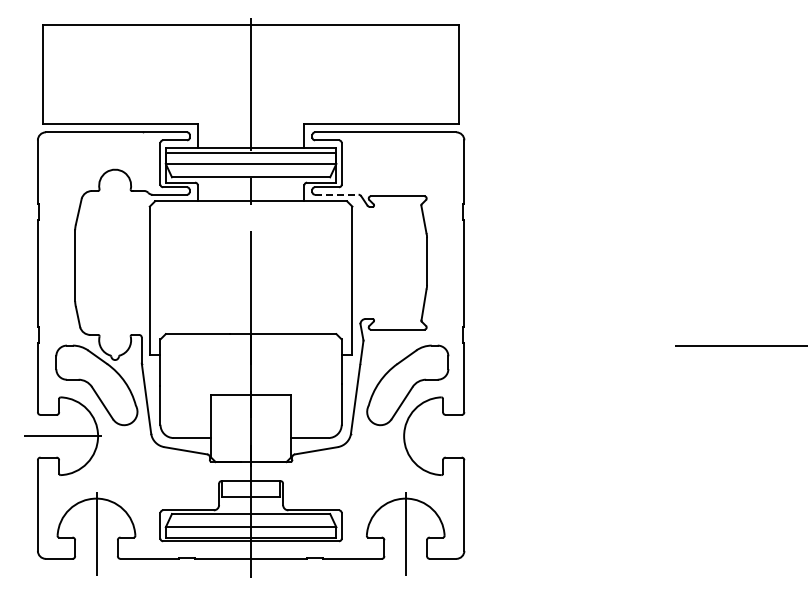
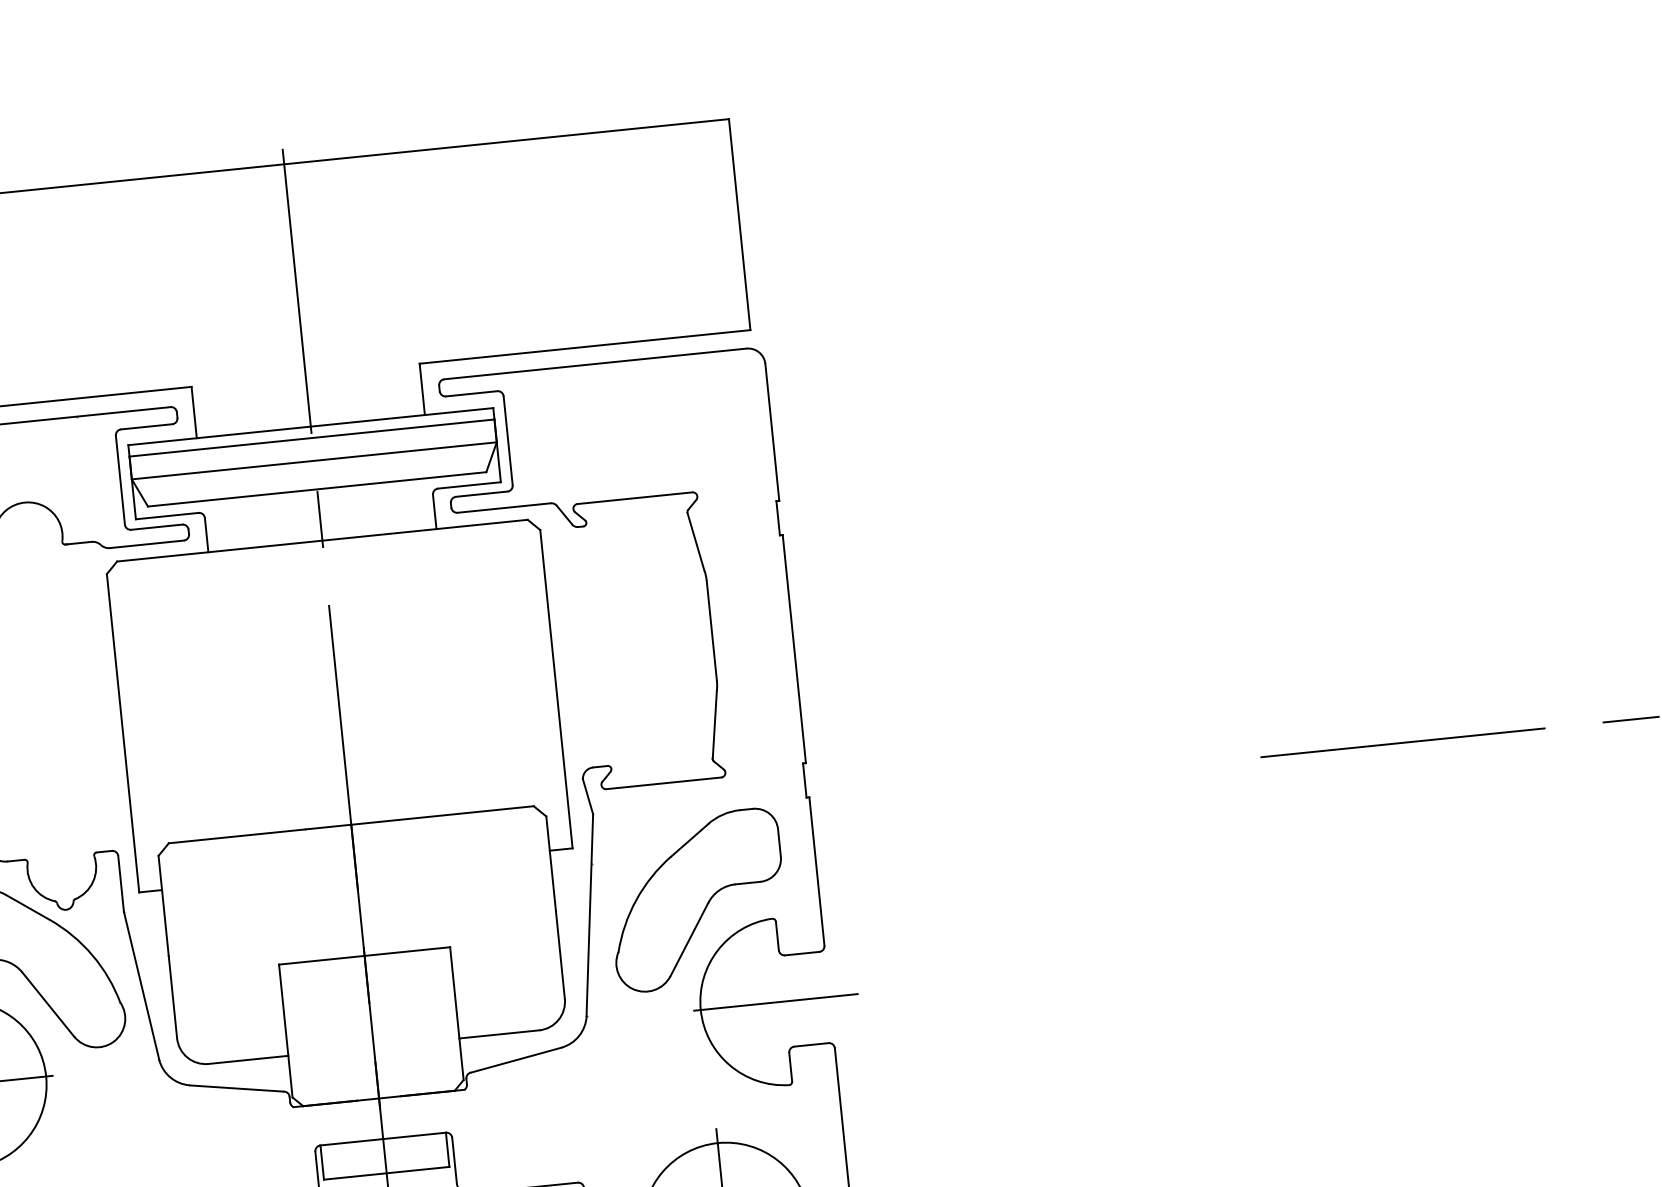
line: (336, 194) -> (503, 507), dashed -> solid
line: (438, 436) -> (774, 1003), added

